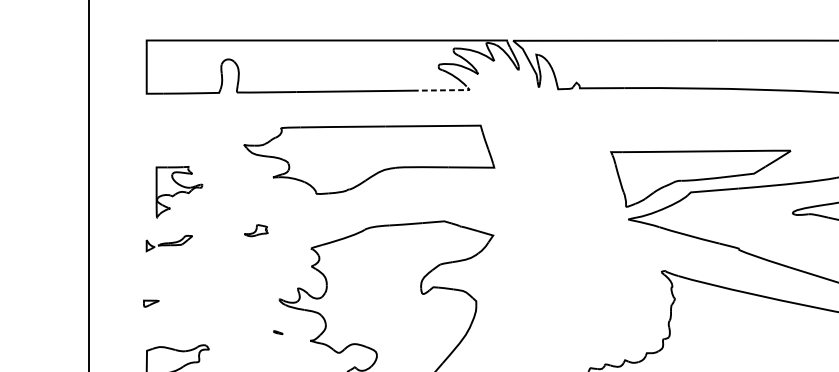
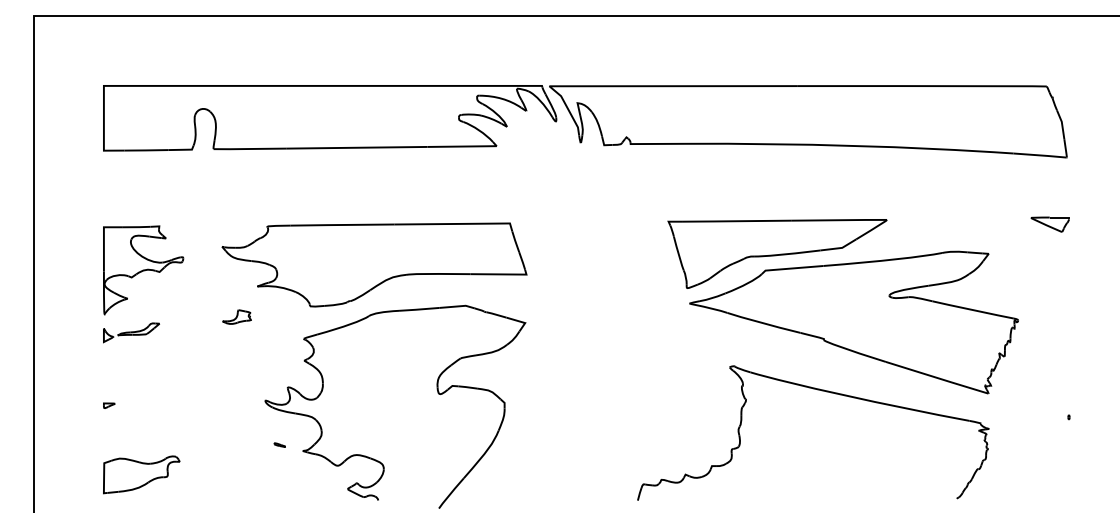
line: (444, 90) -> (466, 146), dashed -> solid
part: (369, 159) -> (374, 264), moved
part: (179, 192) -> (143, 270), size x1.43
part: (151, 303) -> (109, 405), size x0.62
part: (277, 332) -> (279, 444), moved

